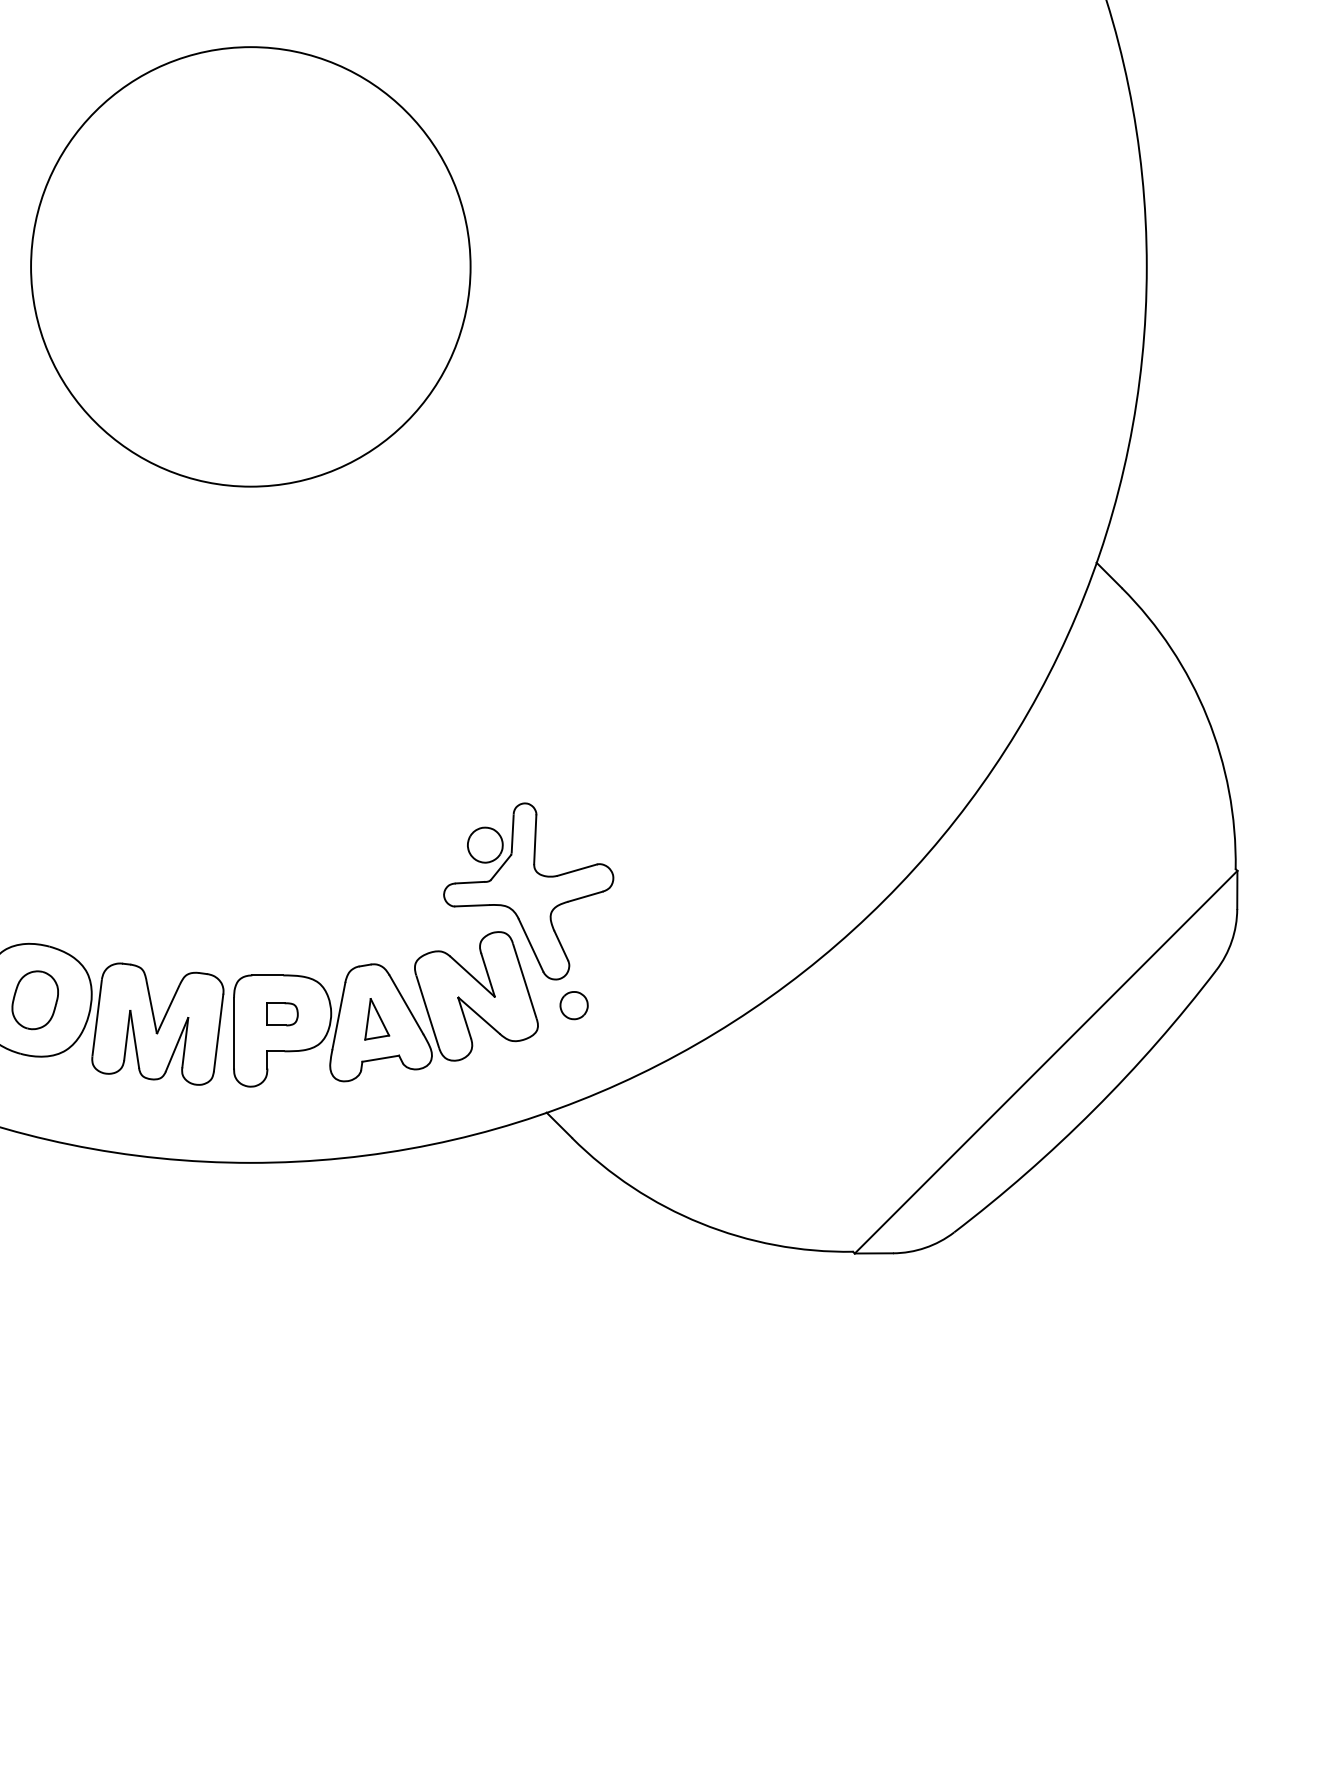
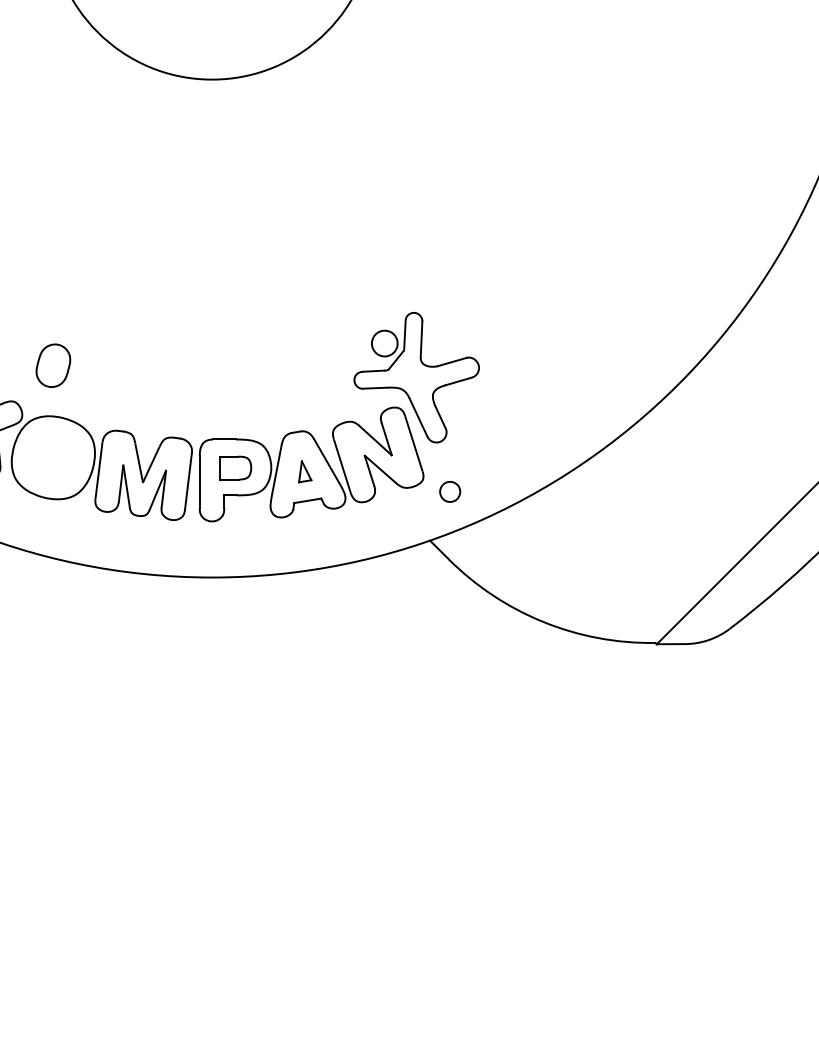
part: (34, 1000) -> (52, 365), moved
part: (573, 1005) -> (449, 491), moved
part: (282, 1014) -> (235, 468), size x1.4
part: (377, 1019) -> (305, 471), size x0.7

